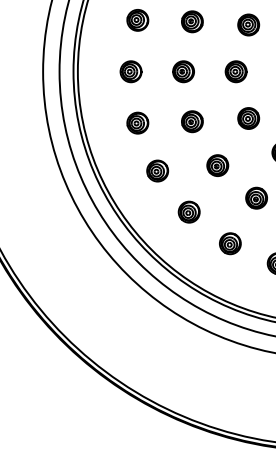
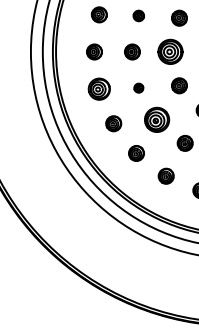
part: (192, 21) -> (138, 15), size x0.7
part: (235, 71) -> (169, 51), size x1.6
part: (192, 121) -> (138, 87), size x0.6
part: (137, 122) -> (99, 88), size x1.4
part: (217, 165) -> (156, 119), size x1.6

